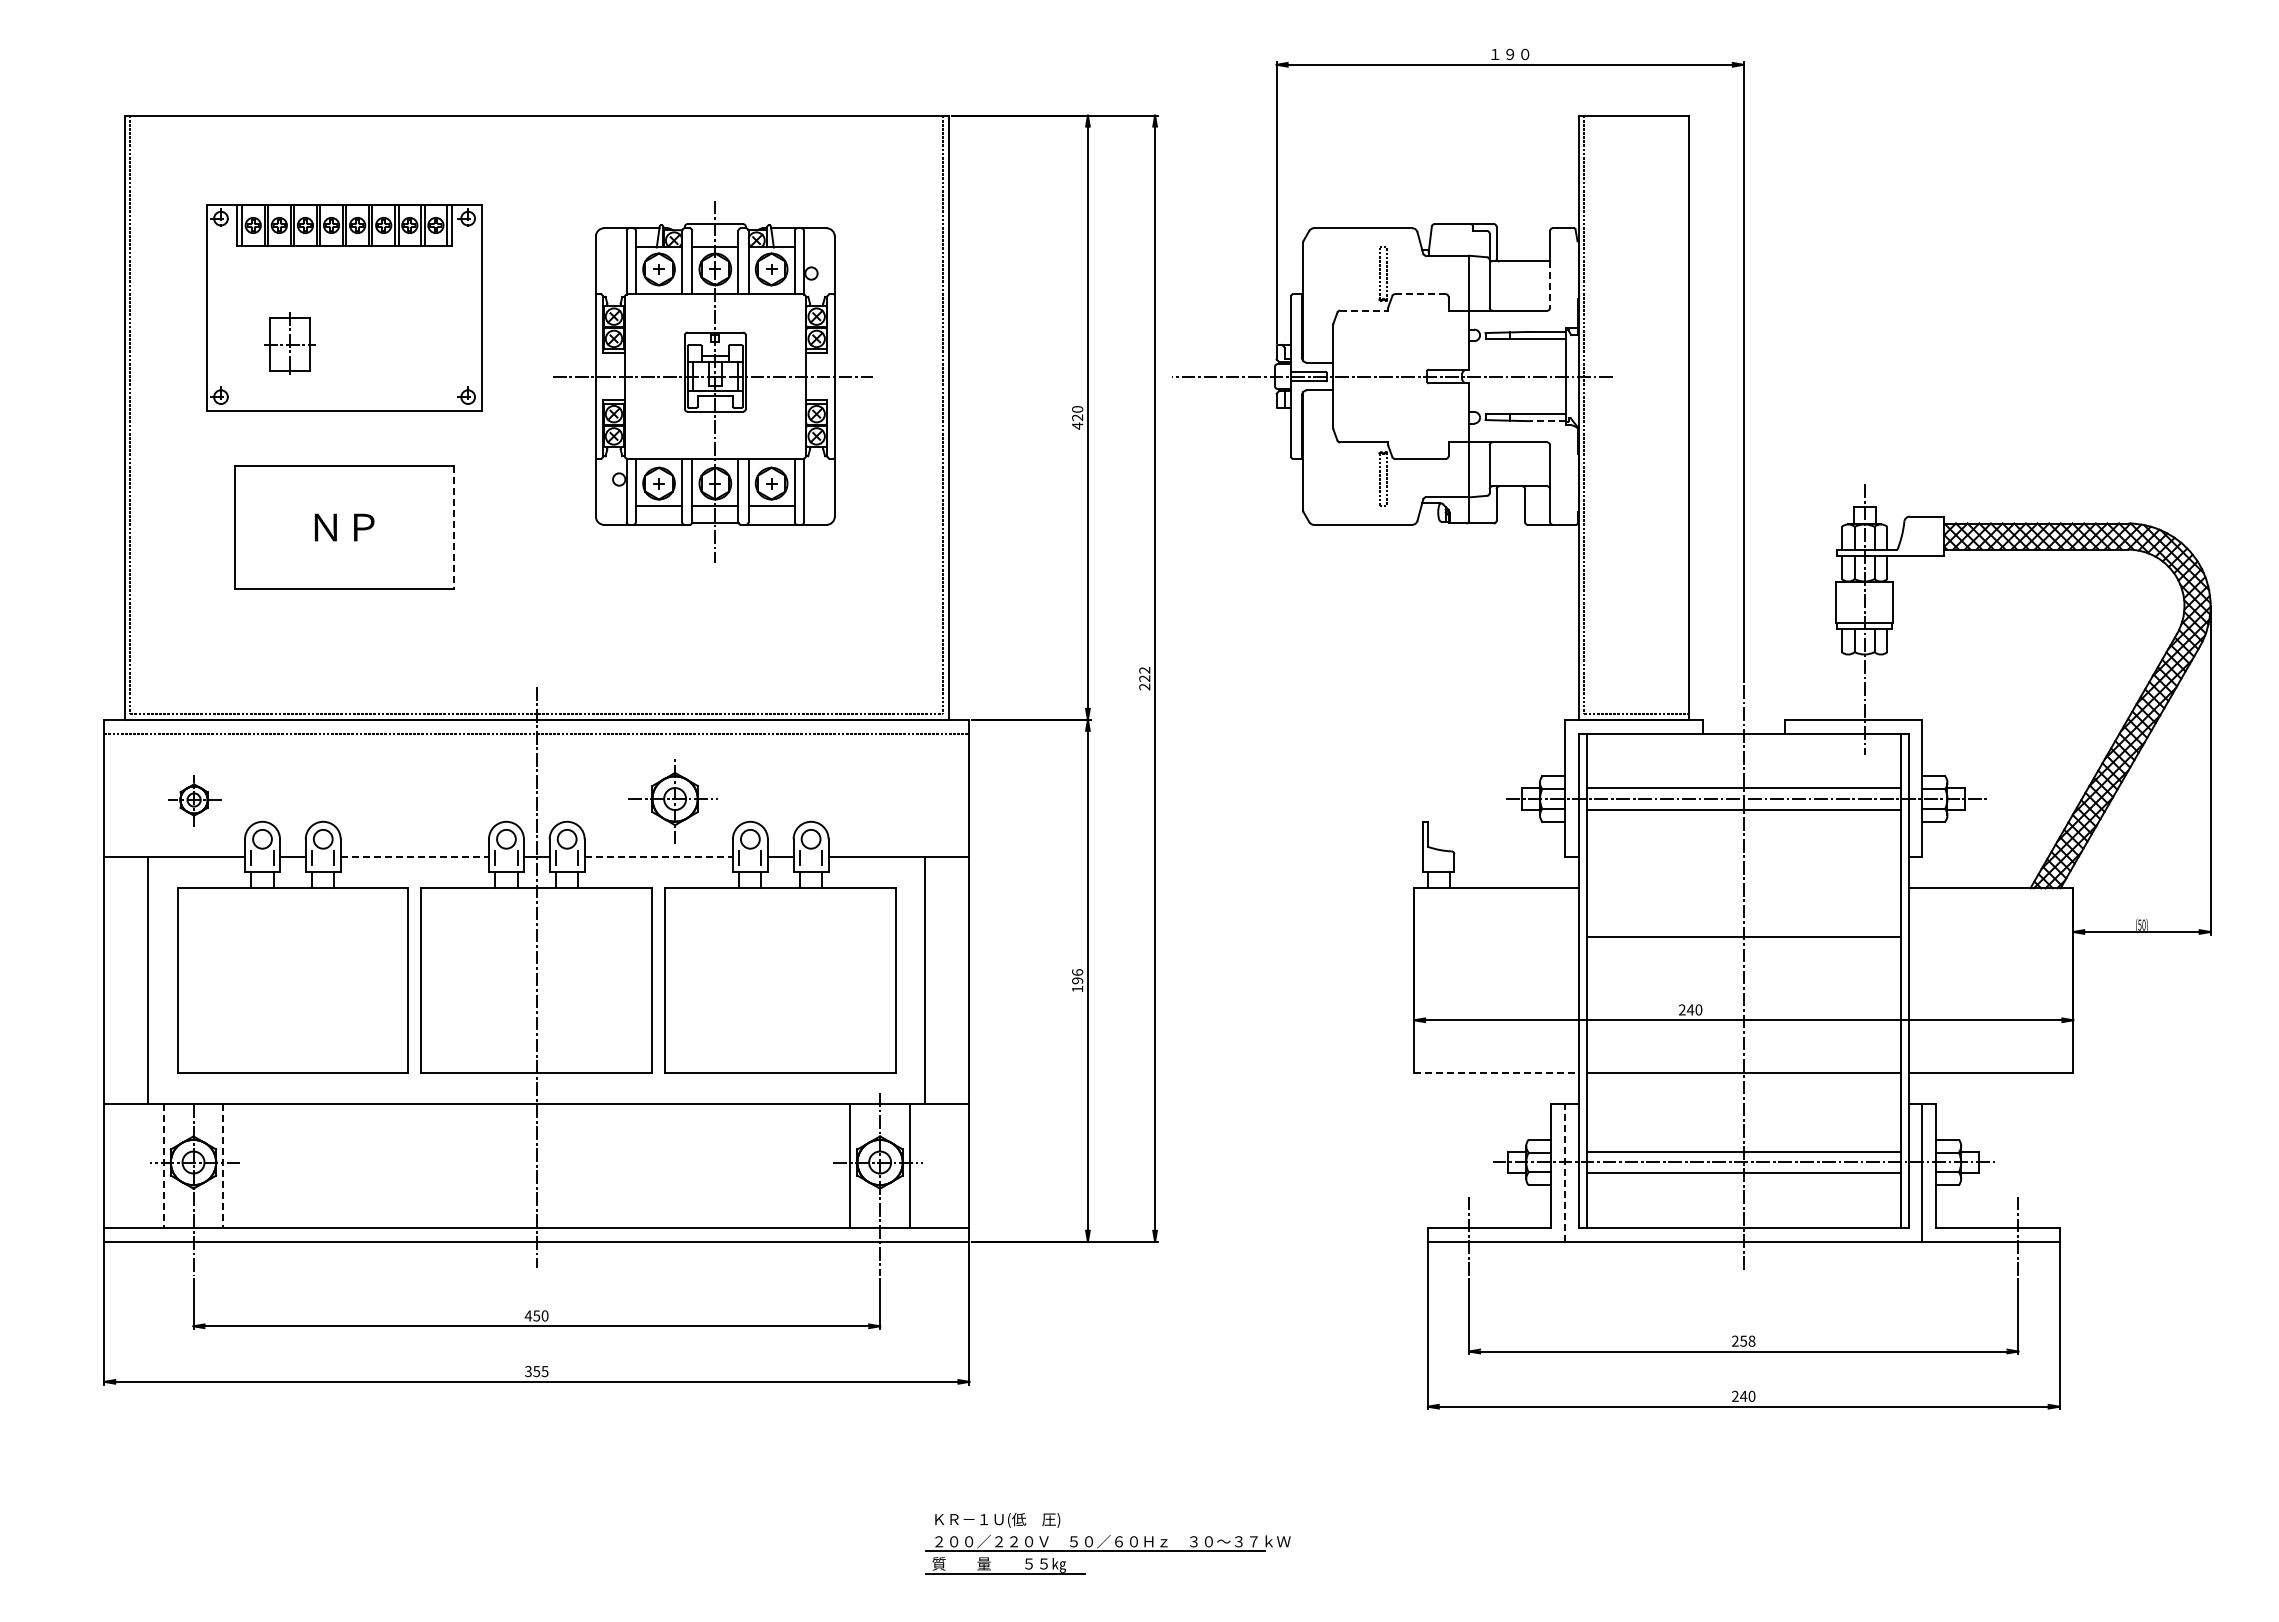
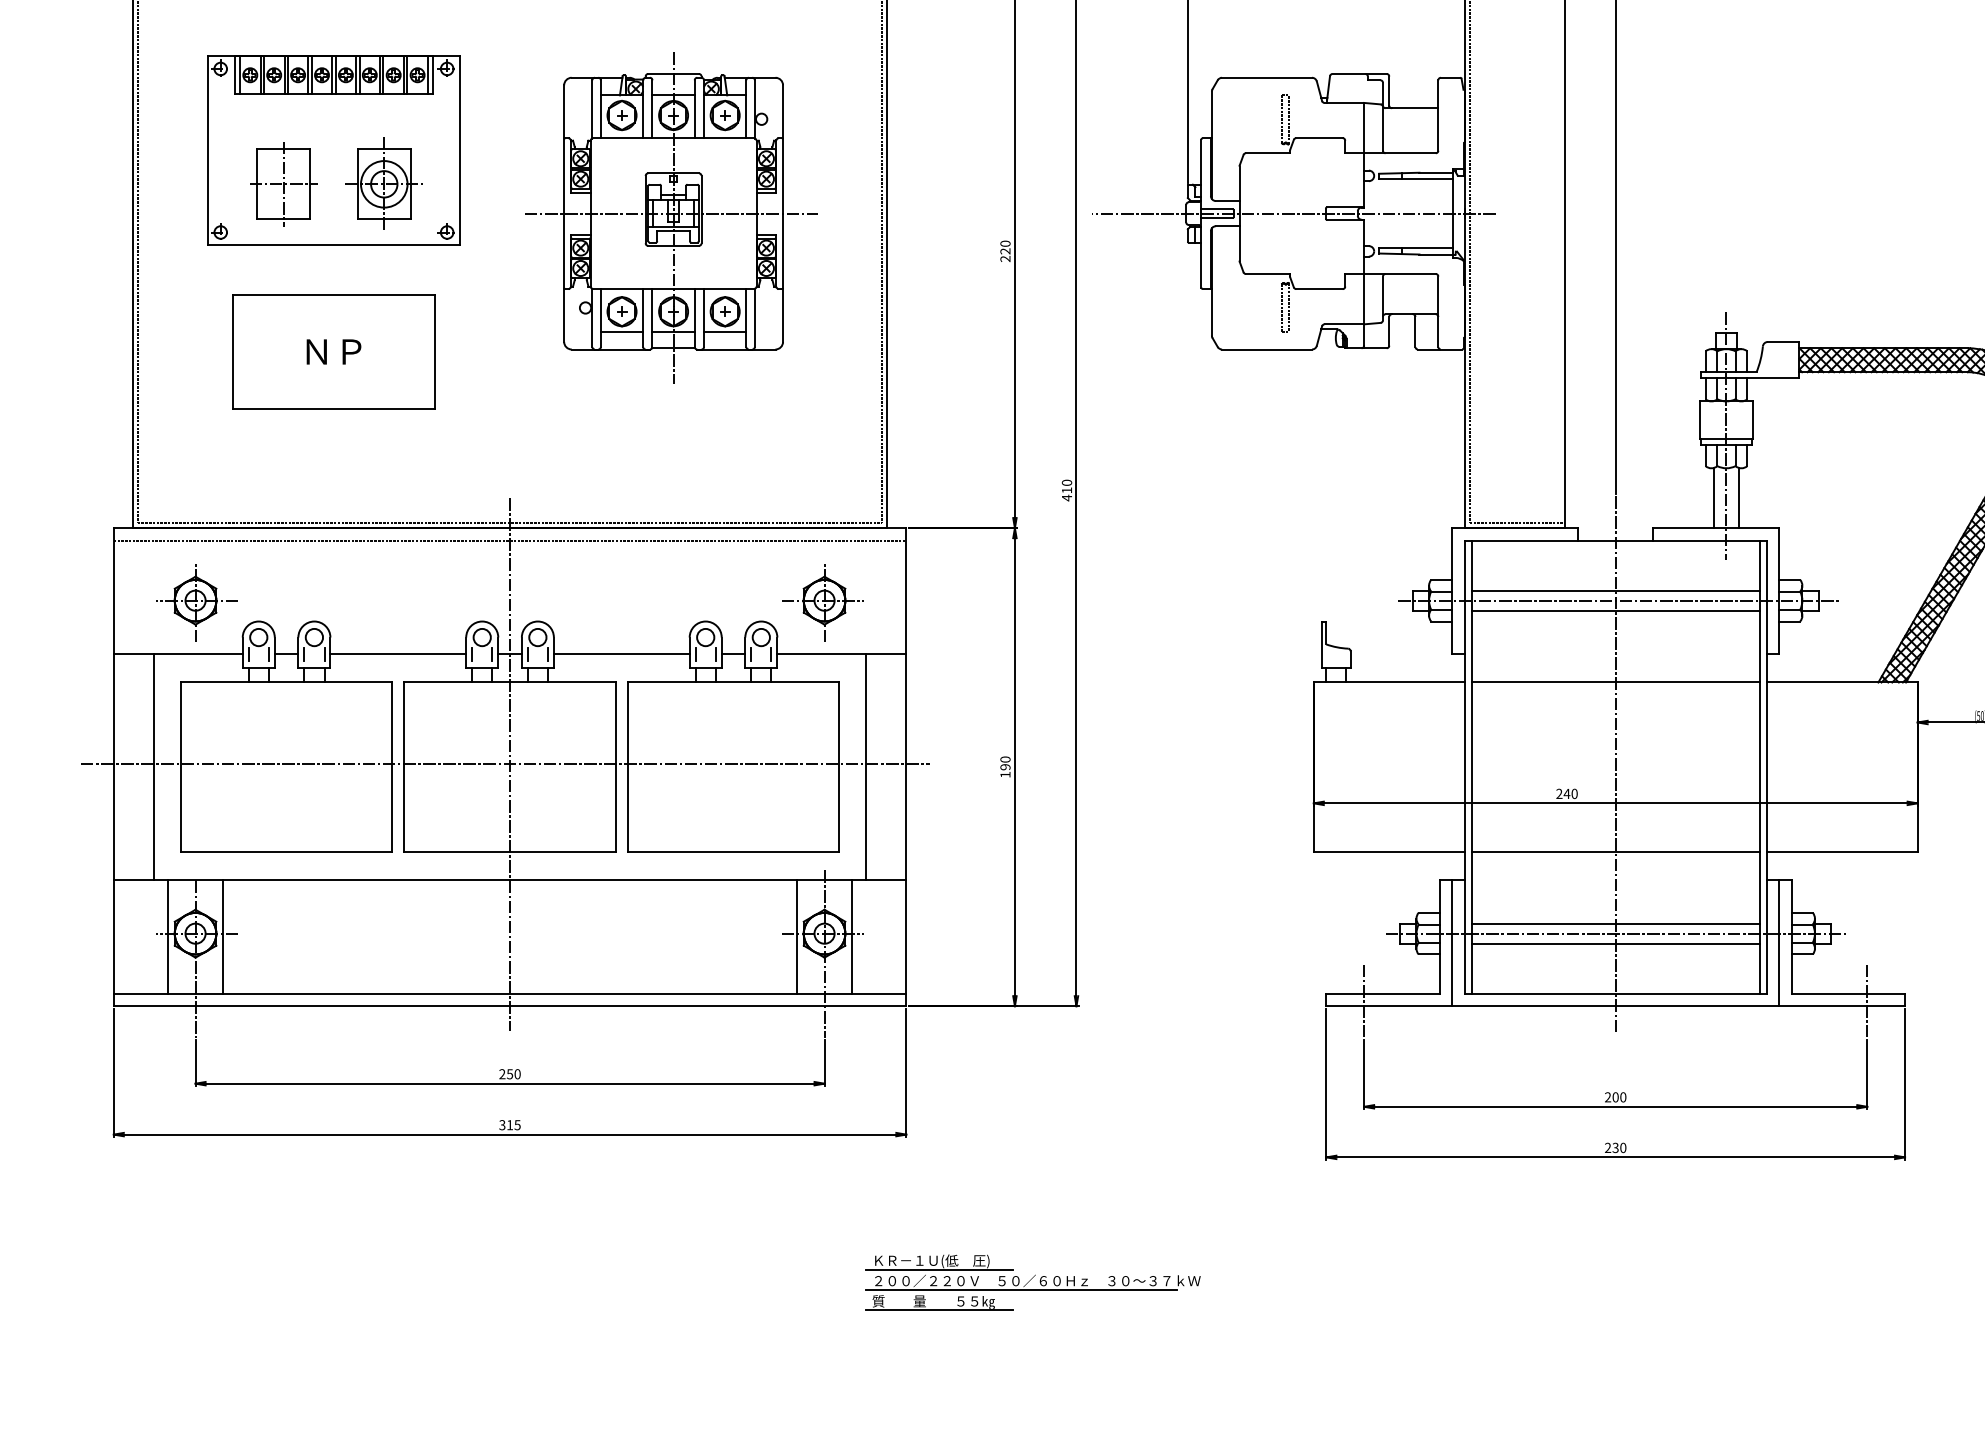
line: (1550, 285) -> (1438, 130), dashed -> solid
line: (1420, 294) -> (1319, 138), dashed -> solid
line: (1364, 310) -> (1268, 153), dashed -> solid
part: (399, 343) -> (384, 183), added
part: (289, 344) -> (283, 184), size x1.43
line: (1547, 421) -> (1435, 254), dashed -> solid
text: (1077, 425) -> (1005, 258), 420 -> 220
line: (454, 527) -> (434, 351), dashed -> solid
text: (1144, 678) -> (1066, 490), 222 -> 410
line: (1850, 686) -> (1713, 497), added
line: (1878, 686) -> (1739, 497), added
part: (194, 801) -> (196, 602), size x1.67
part: (672, 801) -> (822, 602), moved
line: (415, 857) -> (398, 654), dashed -> solid
line: (659, 857) -> (622, 654), dashed -> solid
line: (1743, 937) -> (1615, 682), moved
text: (1077, 972) -> (1005, 759), 196 -> 190
line: (531, 977) -> (505, 764), added
line: (1497, 1073) -> (1390, 852), dashed -> solid
line: (163, 1166) -> (168, 937), dashed -> solid
line: (223, 1166) -> (223, 937), dashed -> solid
line: (1565, 1173) -> (1452, 943), dashed -> solid
text: (528, 1315) -> (502, 1073), 450 -> 250
text: (1747, 1340) -> (1619, 1096), 258 -> 200
text: (536, 1371) -> (509, 1125), 355 -> 315
text: (1743, 1395) -> (1615, 1147), 240 -> 230
line: (1005, 1529) -> (939, 1269), added

